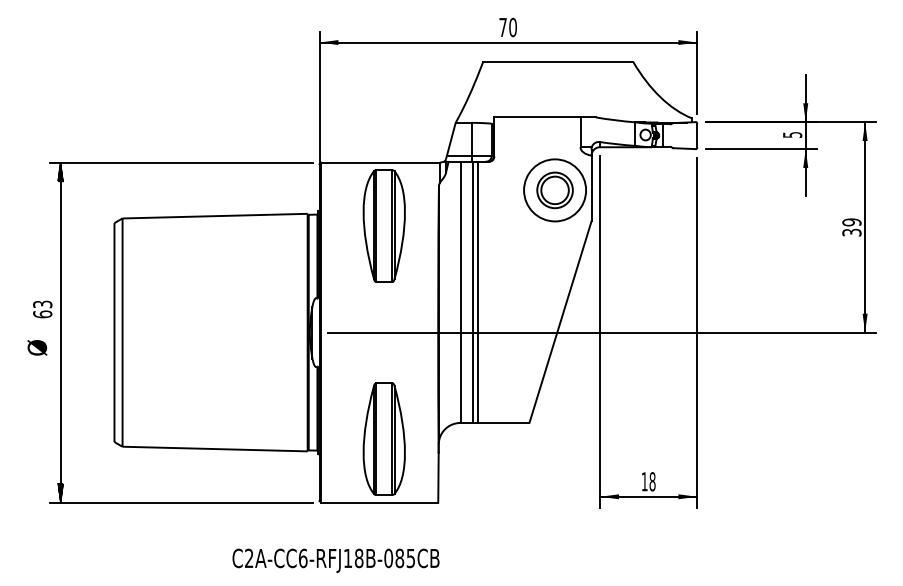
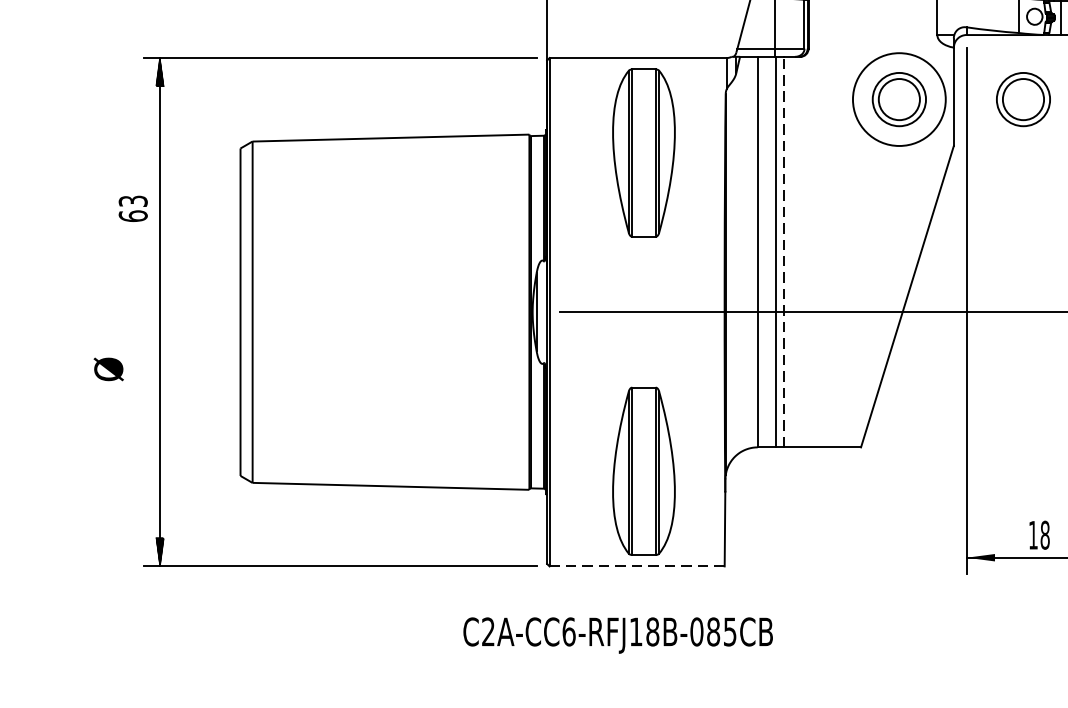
part: (637, 190) -> (1022, 99), added
line: (478, 292) -> (784, 252), solid -> dashed
text: (42, 309) -> (132, 208), moved
text: (37, 347) -> (108, 368), moved
line: (379, 502) -> (636, 566), solid -> dashed
text: (335, 560) -> (617, 635), moved

